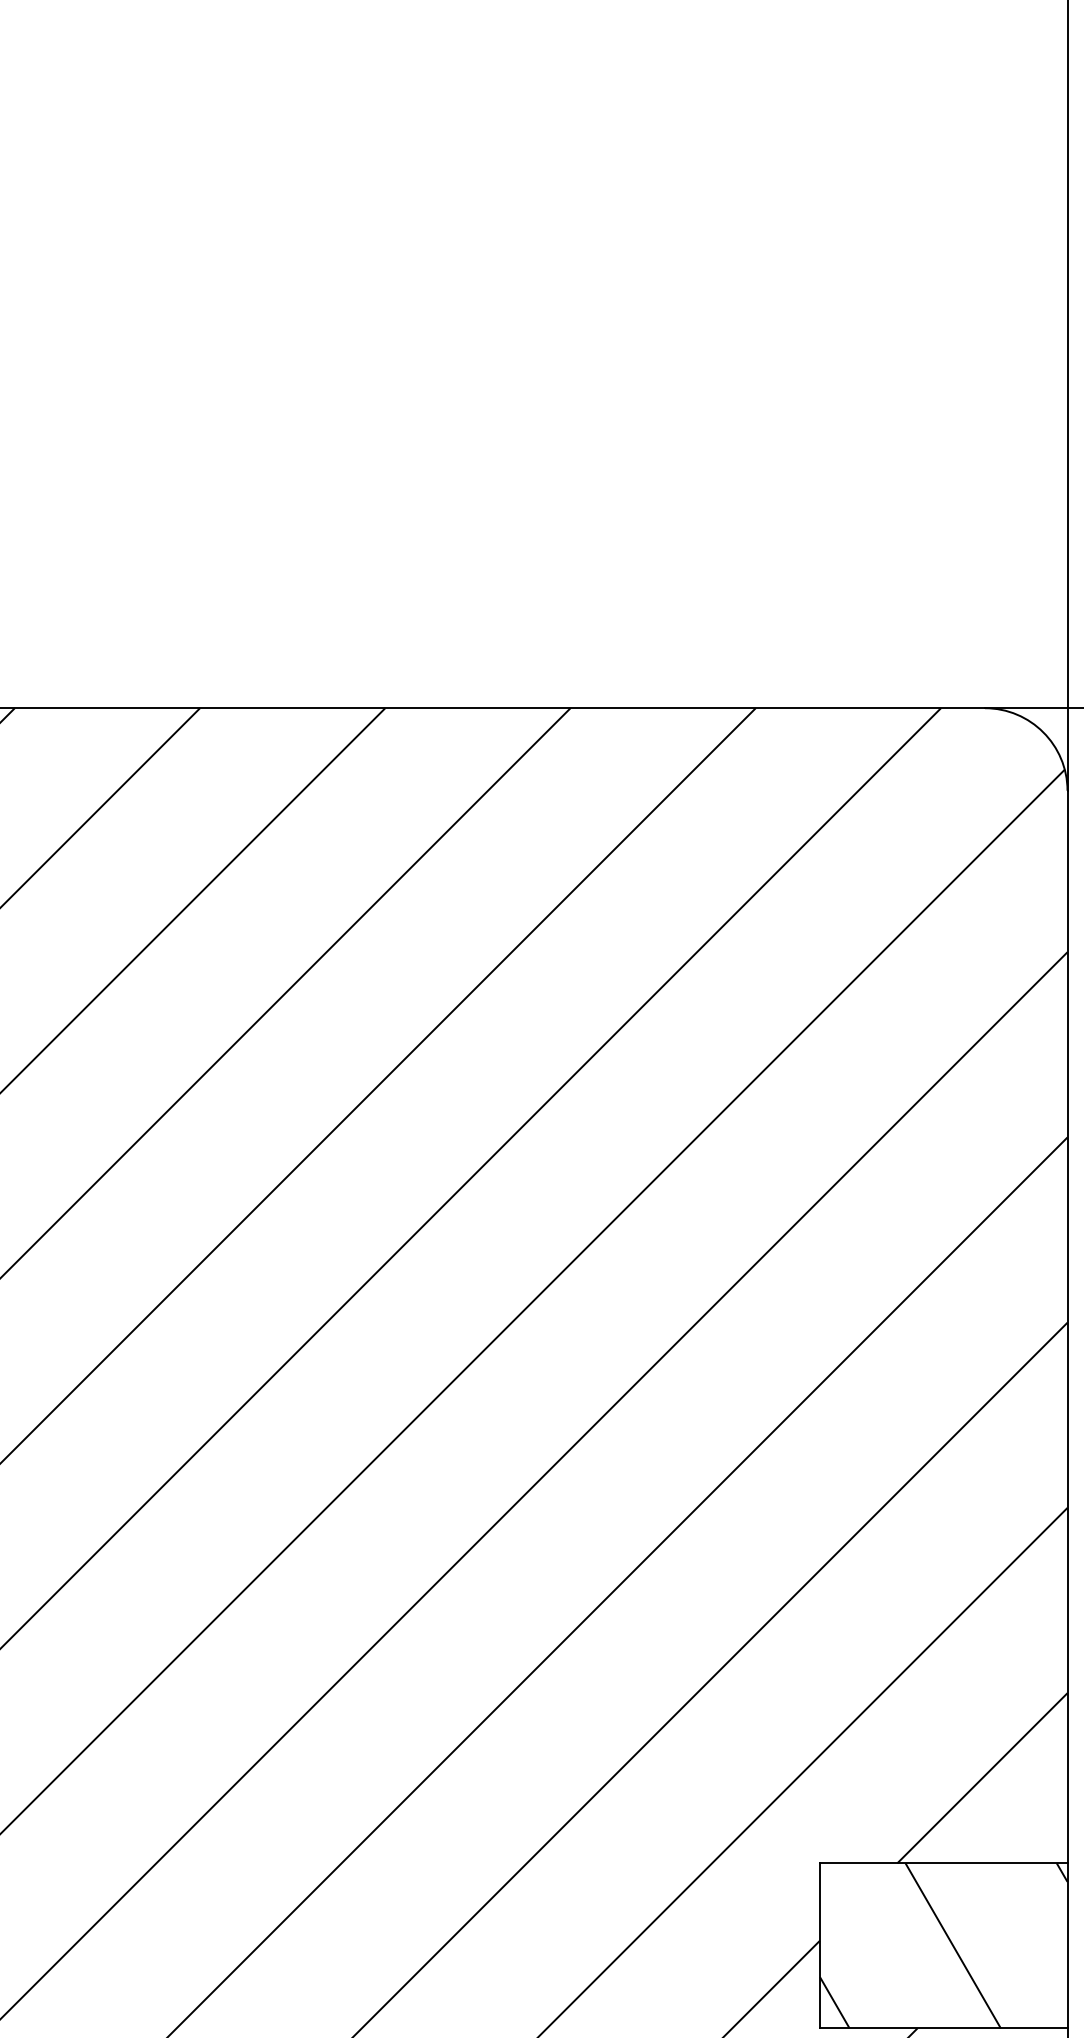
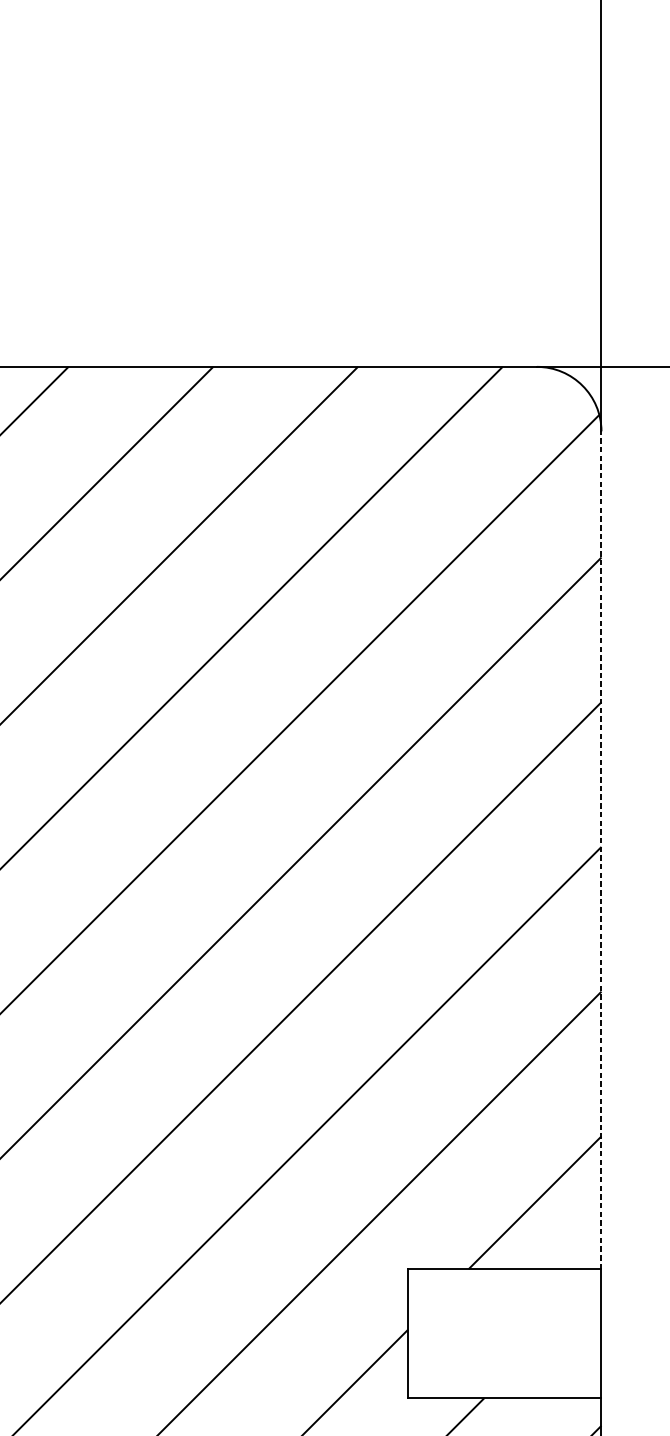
line: (1067, 1326) -> (601, 849), solid -> dashed
hatch: (943, 1945) -> (504, 1333), removed

